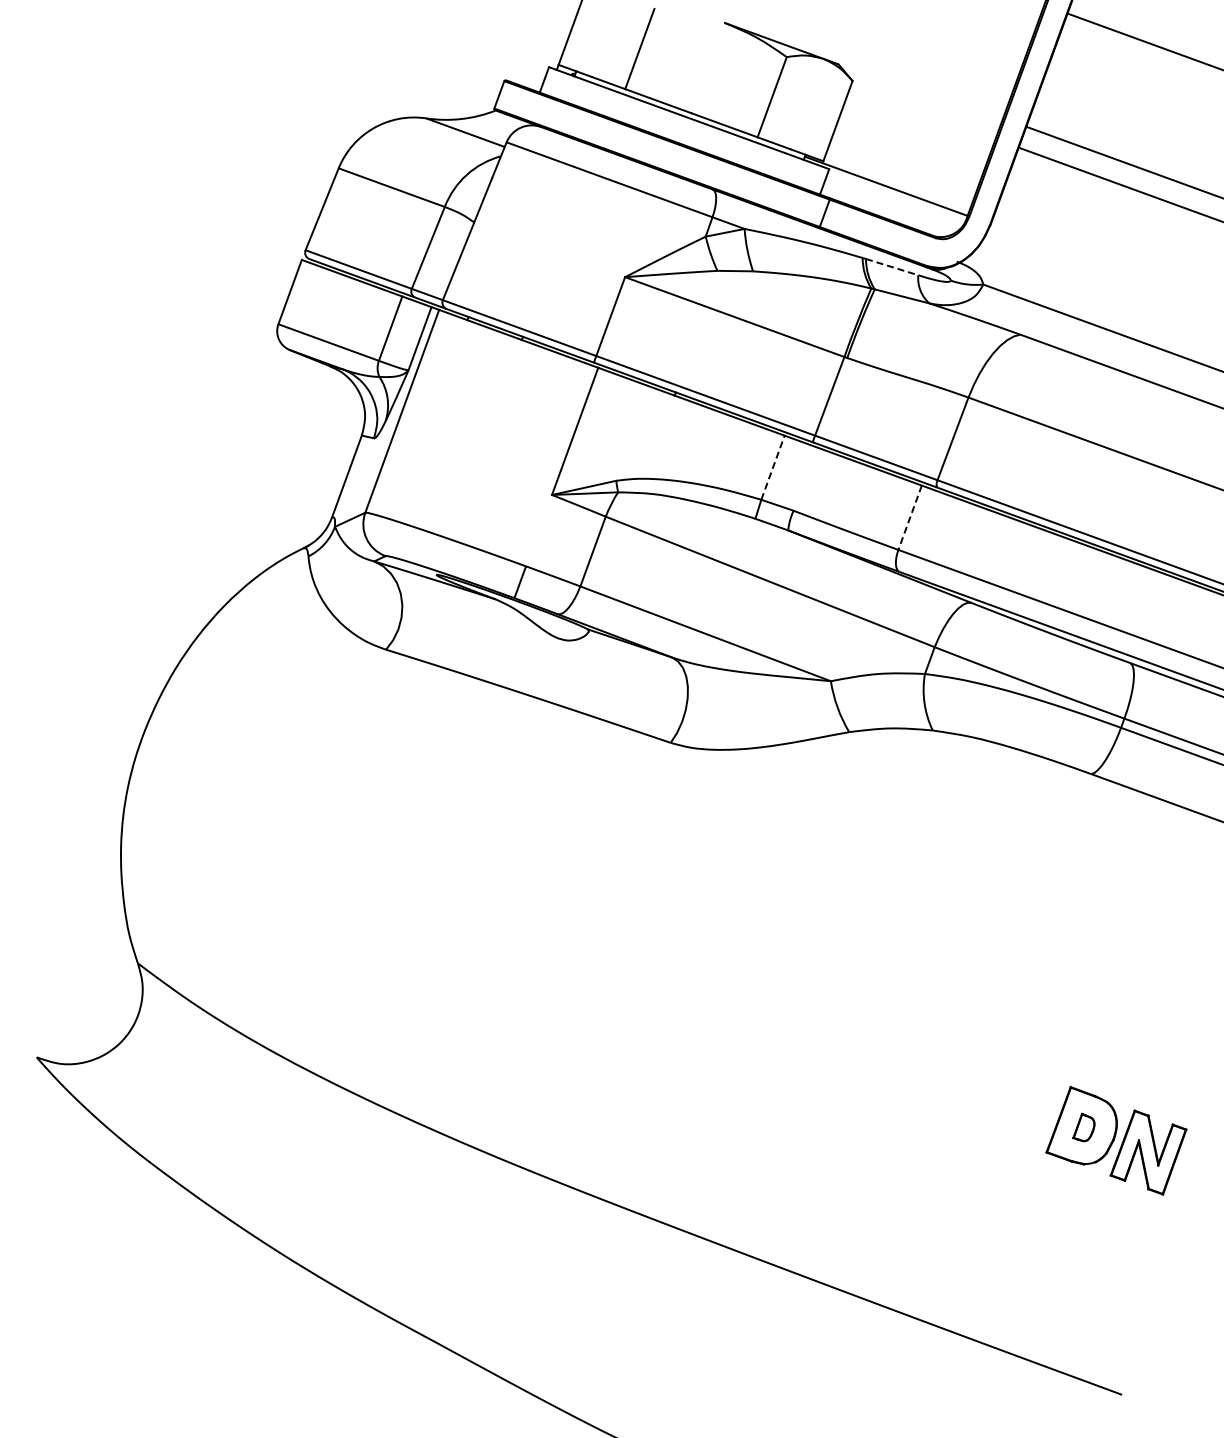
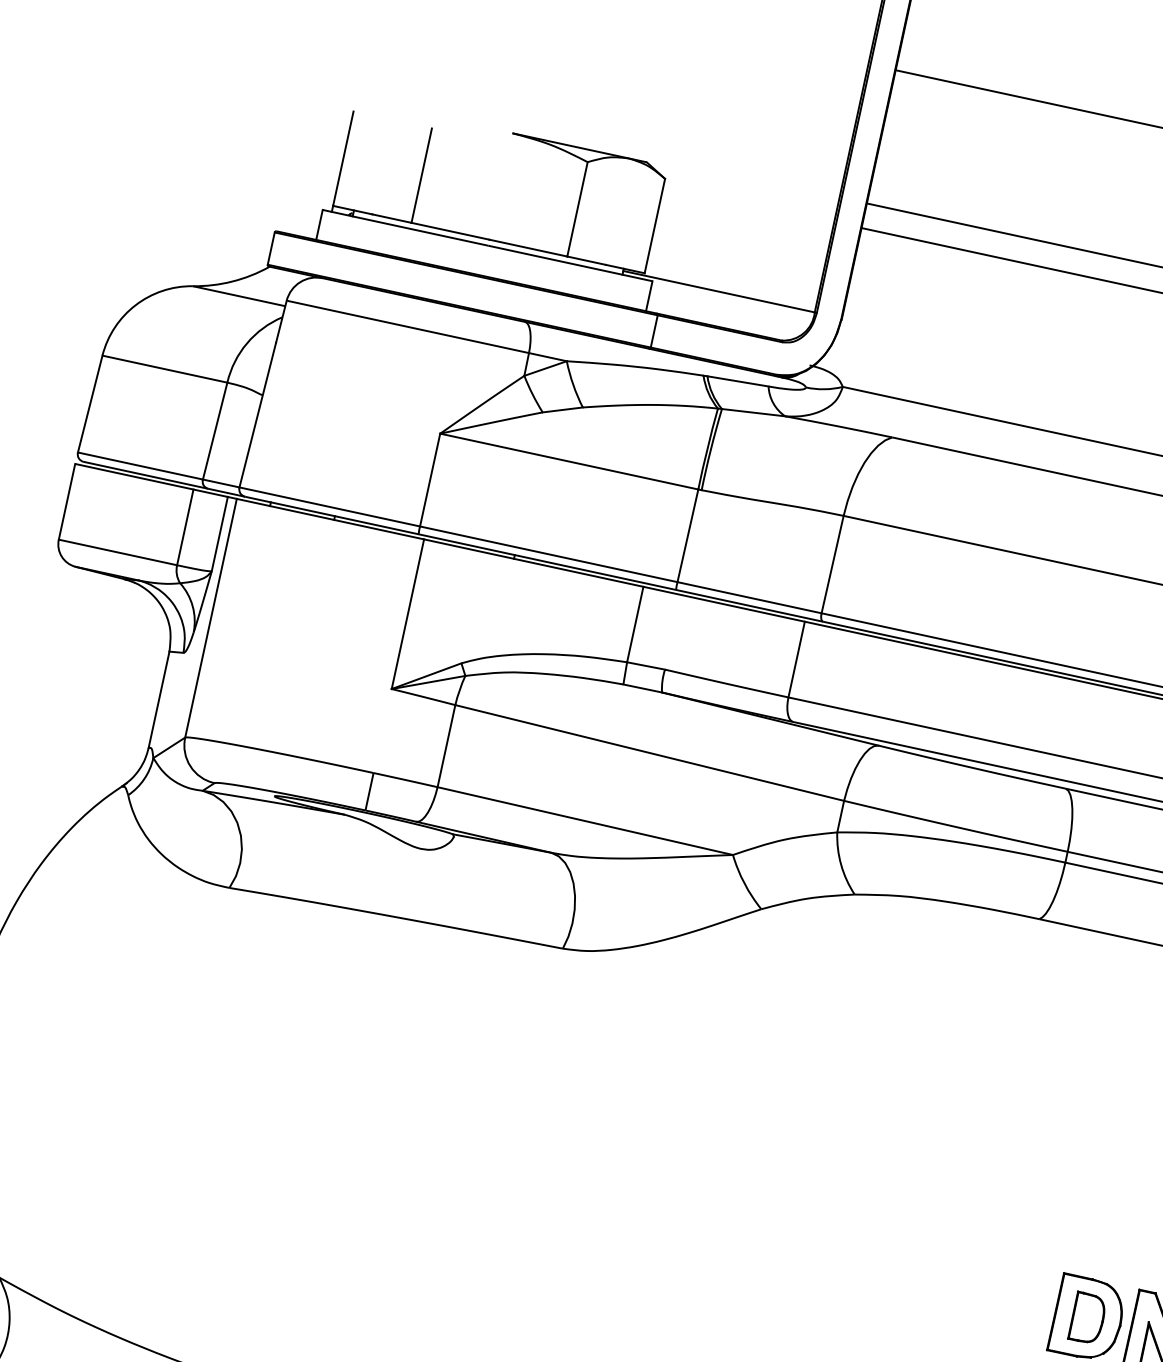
line: (892, 267) -> (738, 381), dashed -> solid
line: (773, 467) -> (635, 624), dashed -> solid
line: (909, 518) -> (796, 660), dashed -> solid
part: (1083, 1127) -> (1084, 1316), size x1.67

